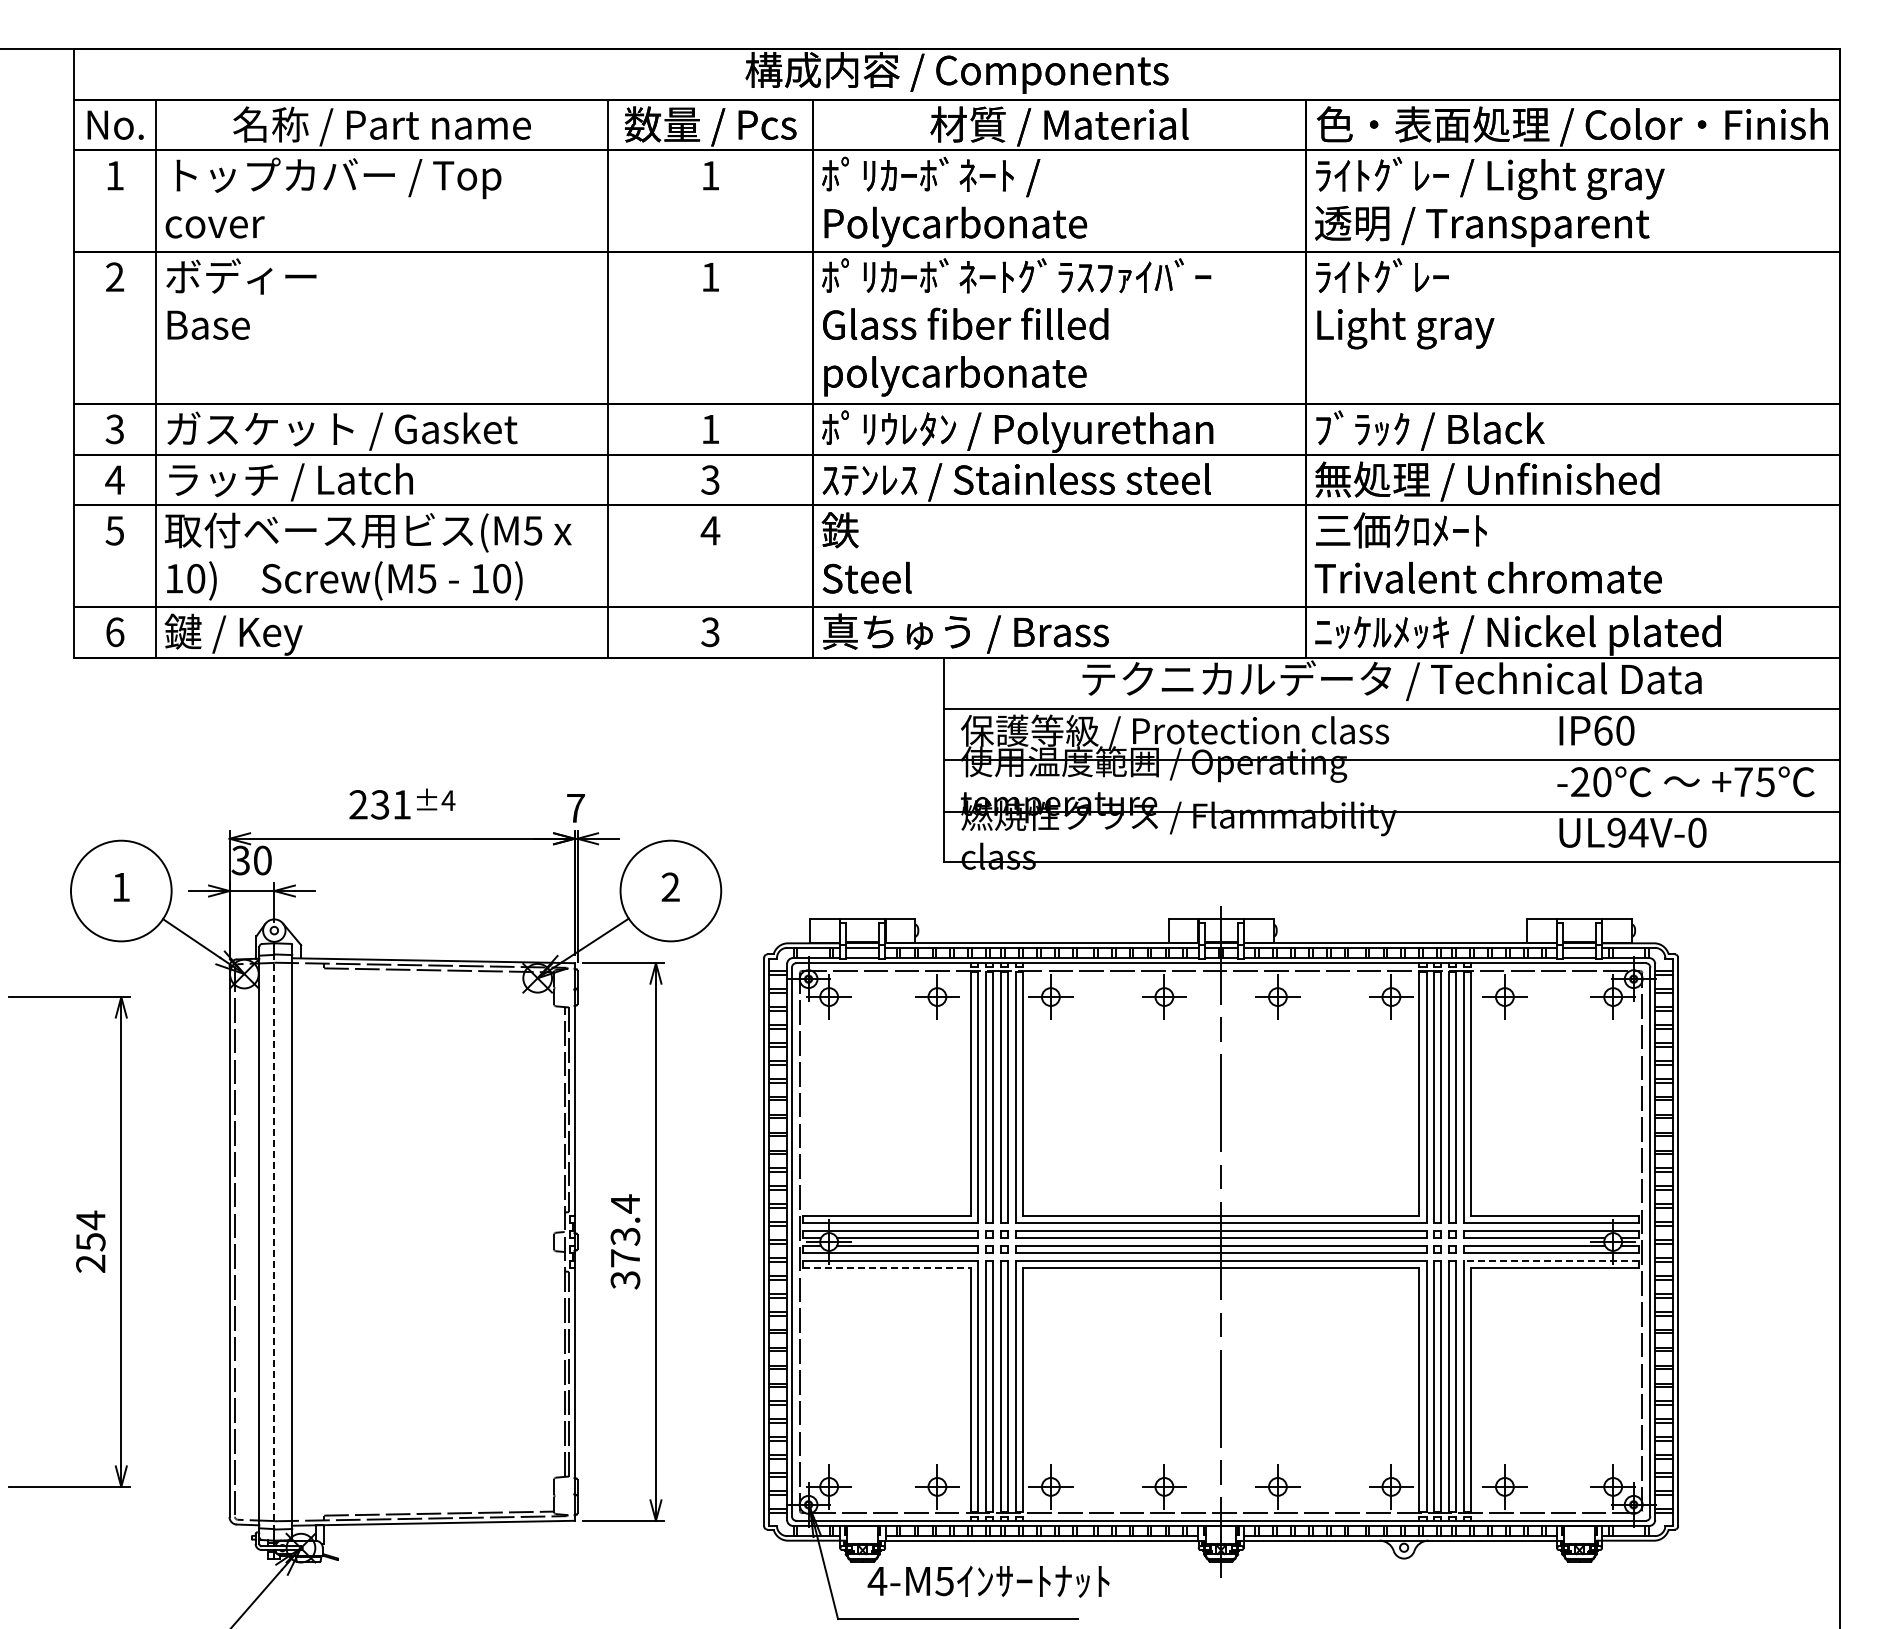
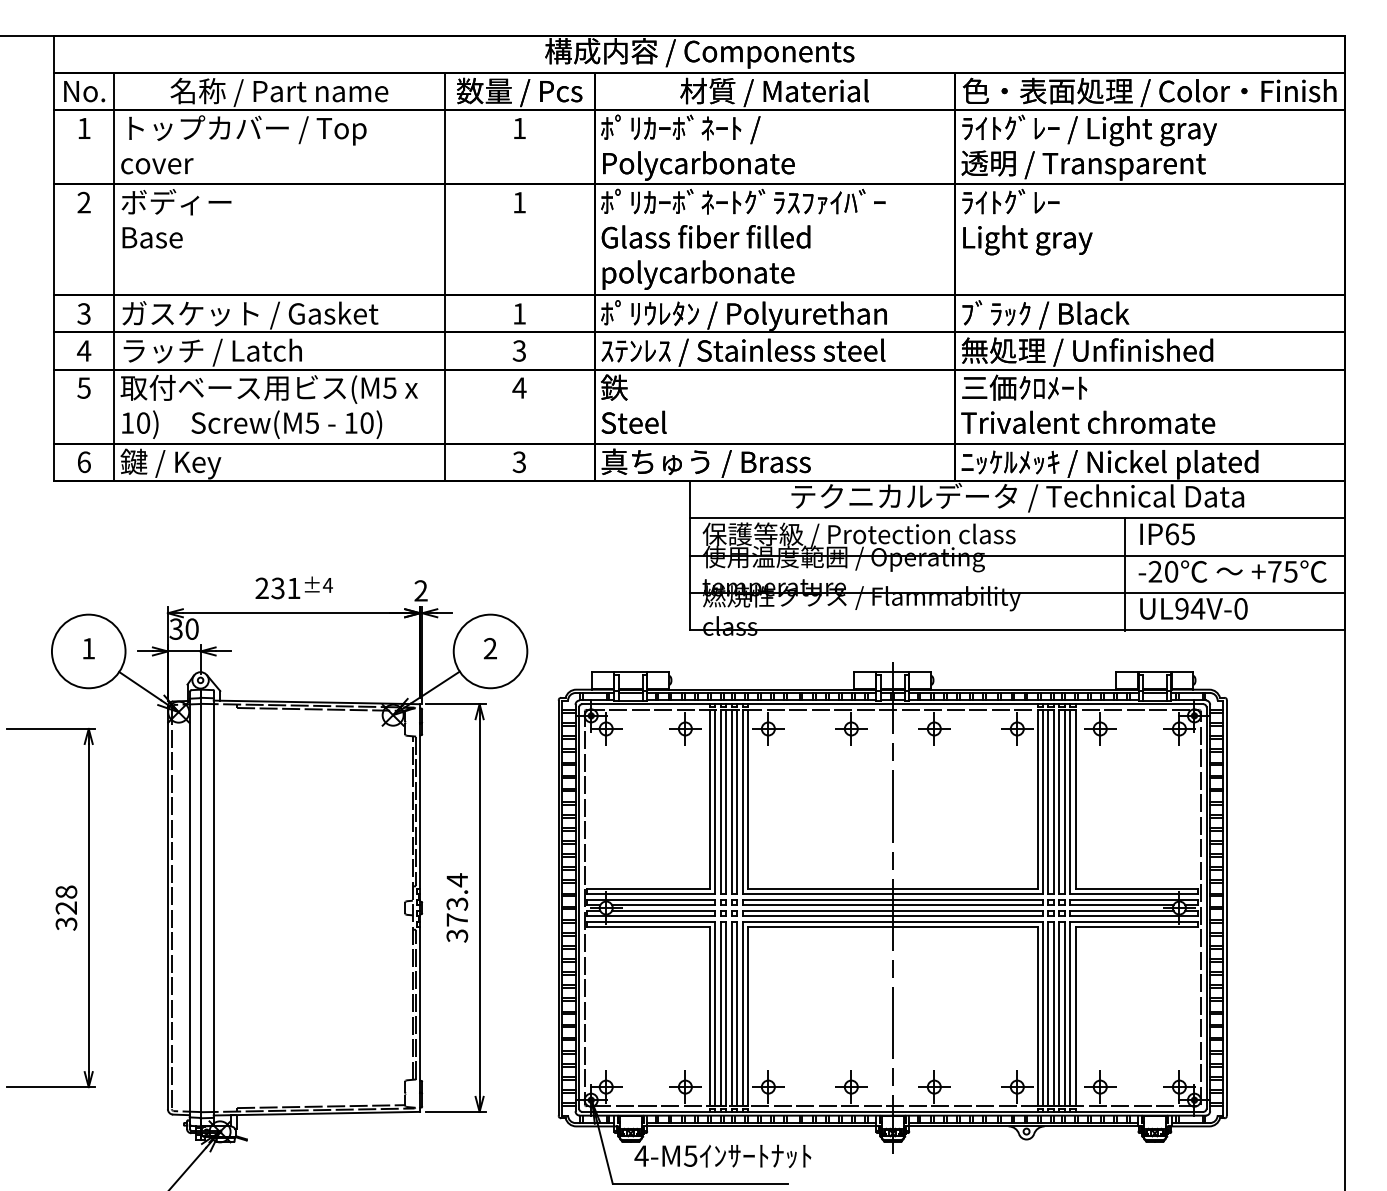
text: (1624, 730) -> (1187, 534), IP60 -> IP65
line: (1539, 785) -> (1125, 574), added
text: (575, 807) -> (420, 590), 7 -> 2
text: (90, 1241) -> (66, 907), 254 -> 328
line: (274, 1244) -> (200, 909), dashed -> solid
line: (1551, 1260) -> (1134, 921), dashed -> solid
line: (887, 1268) -> (648, 927), dashed -> solid

